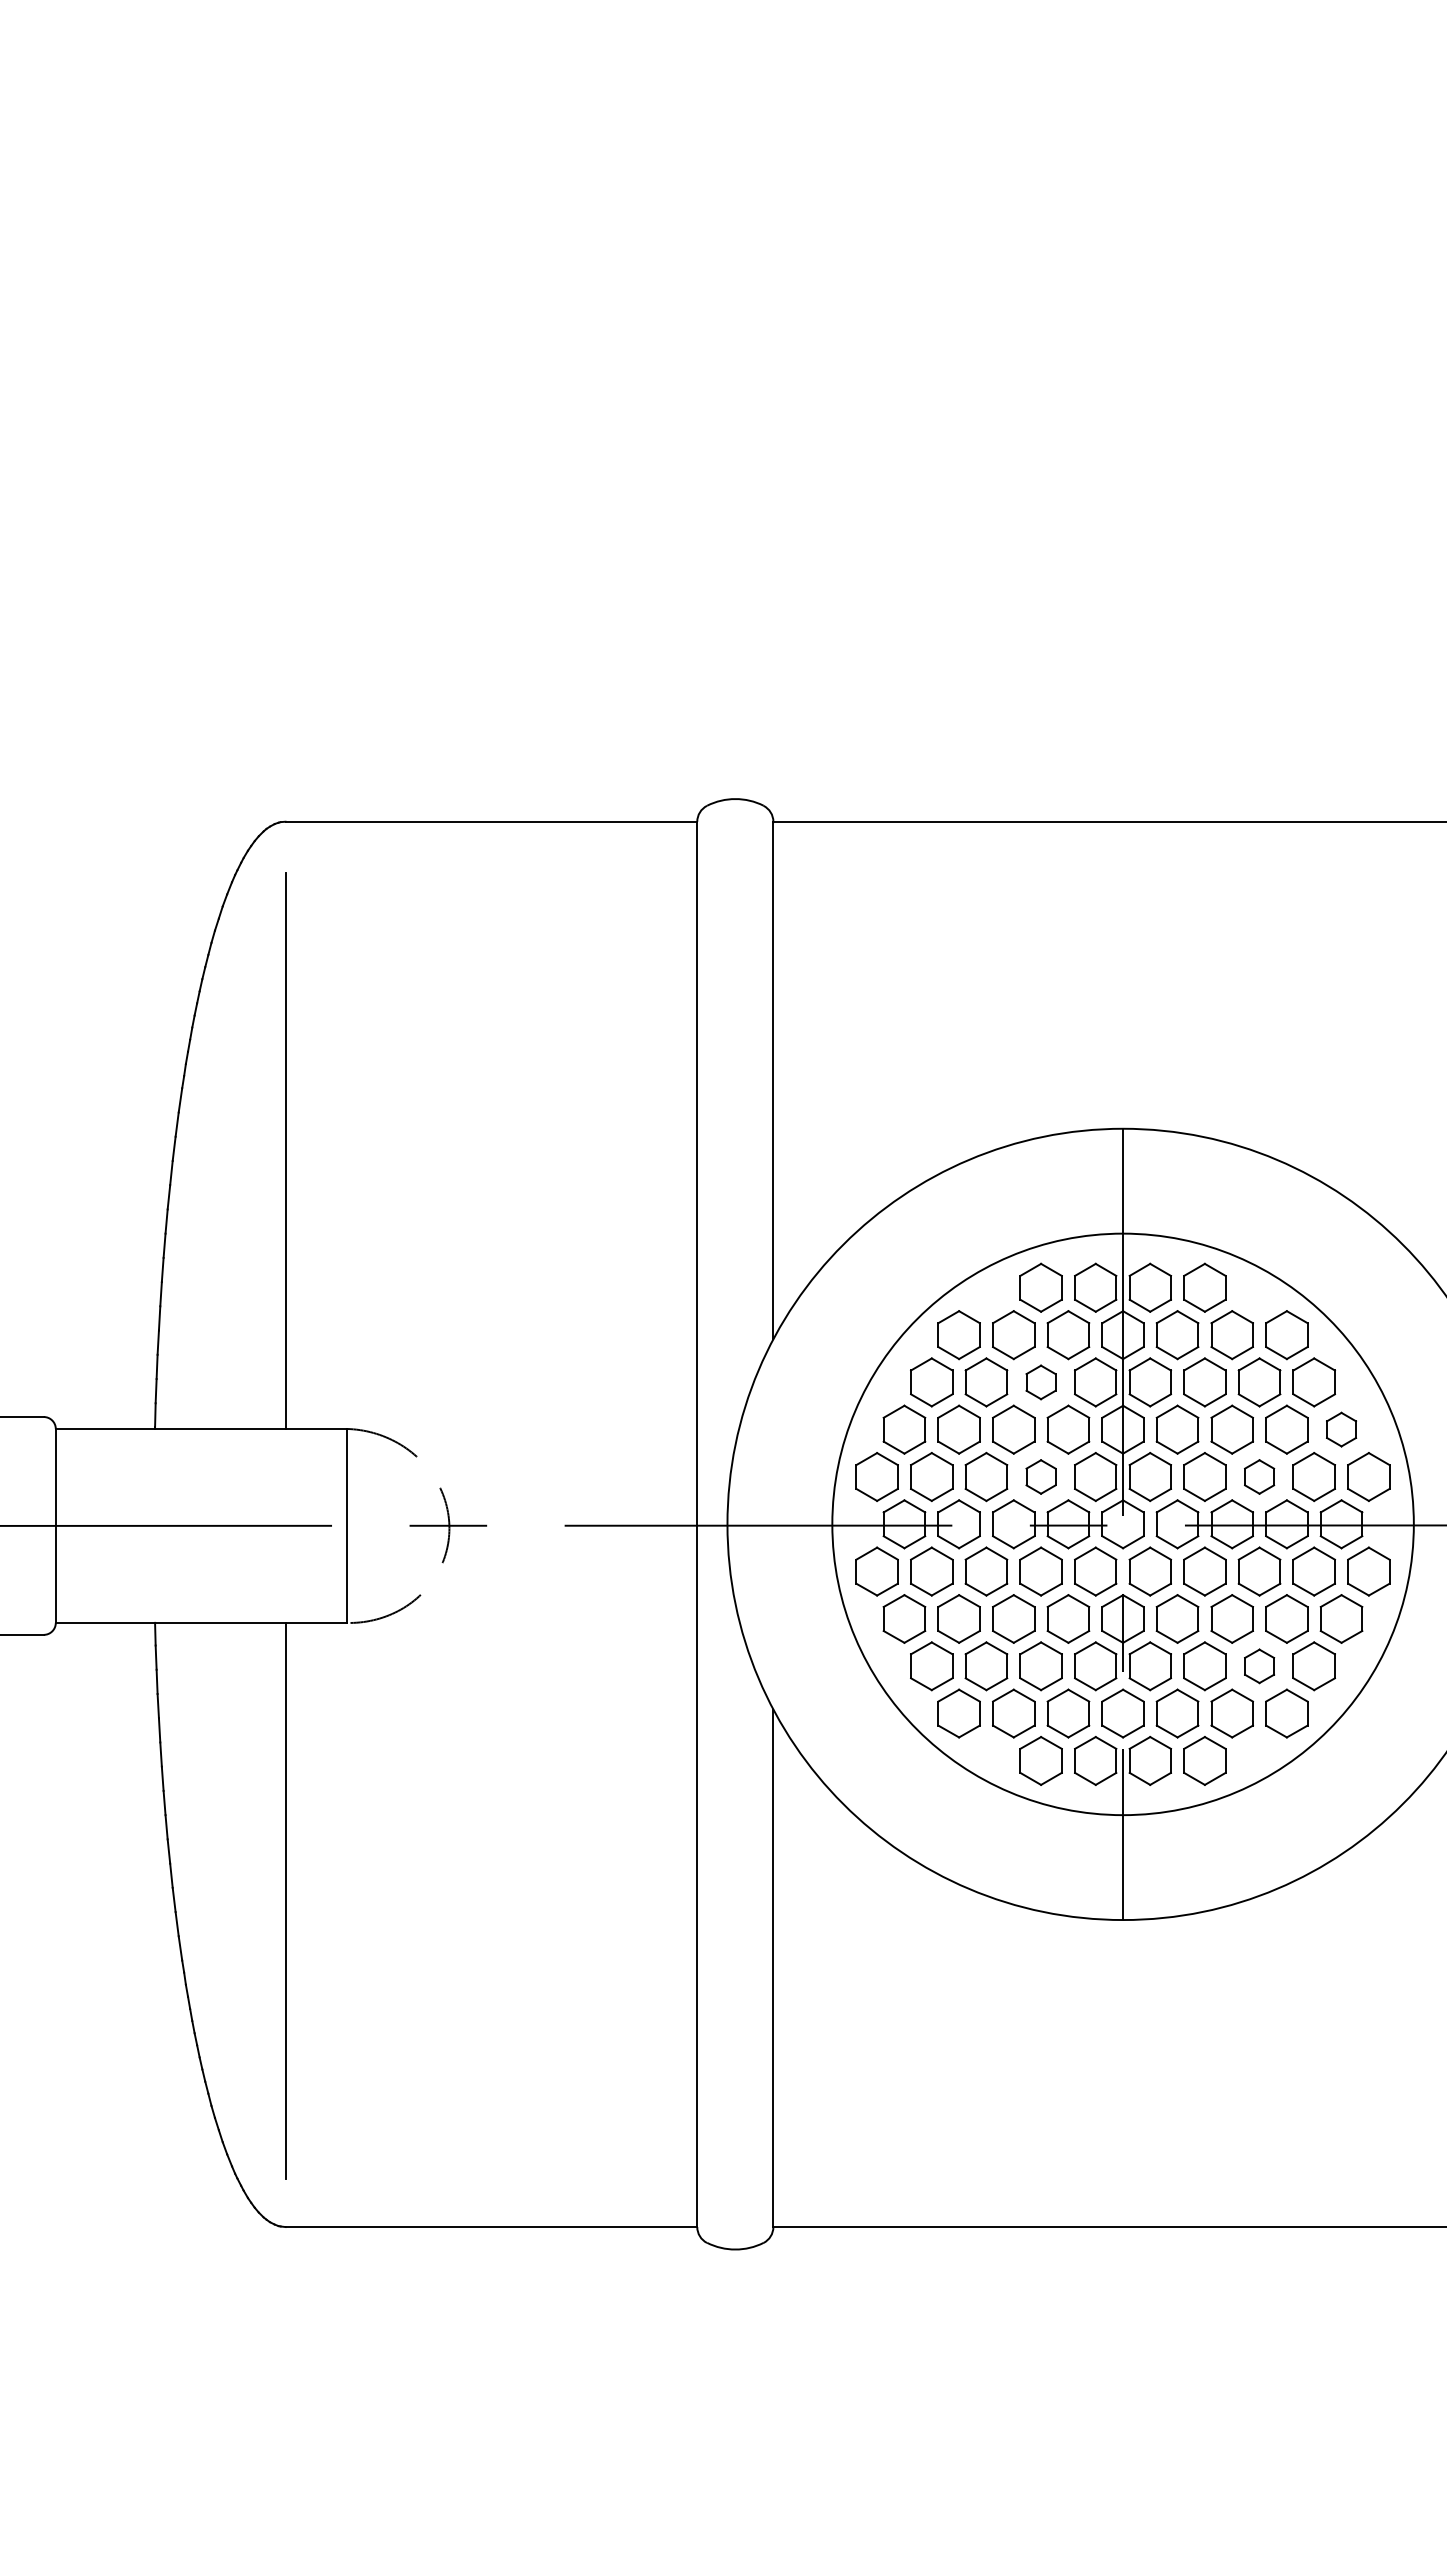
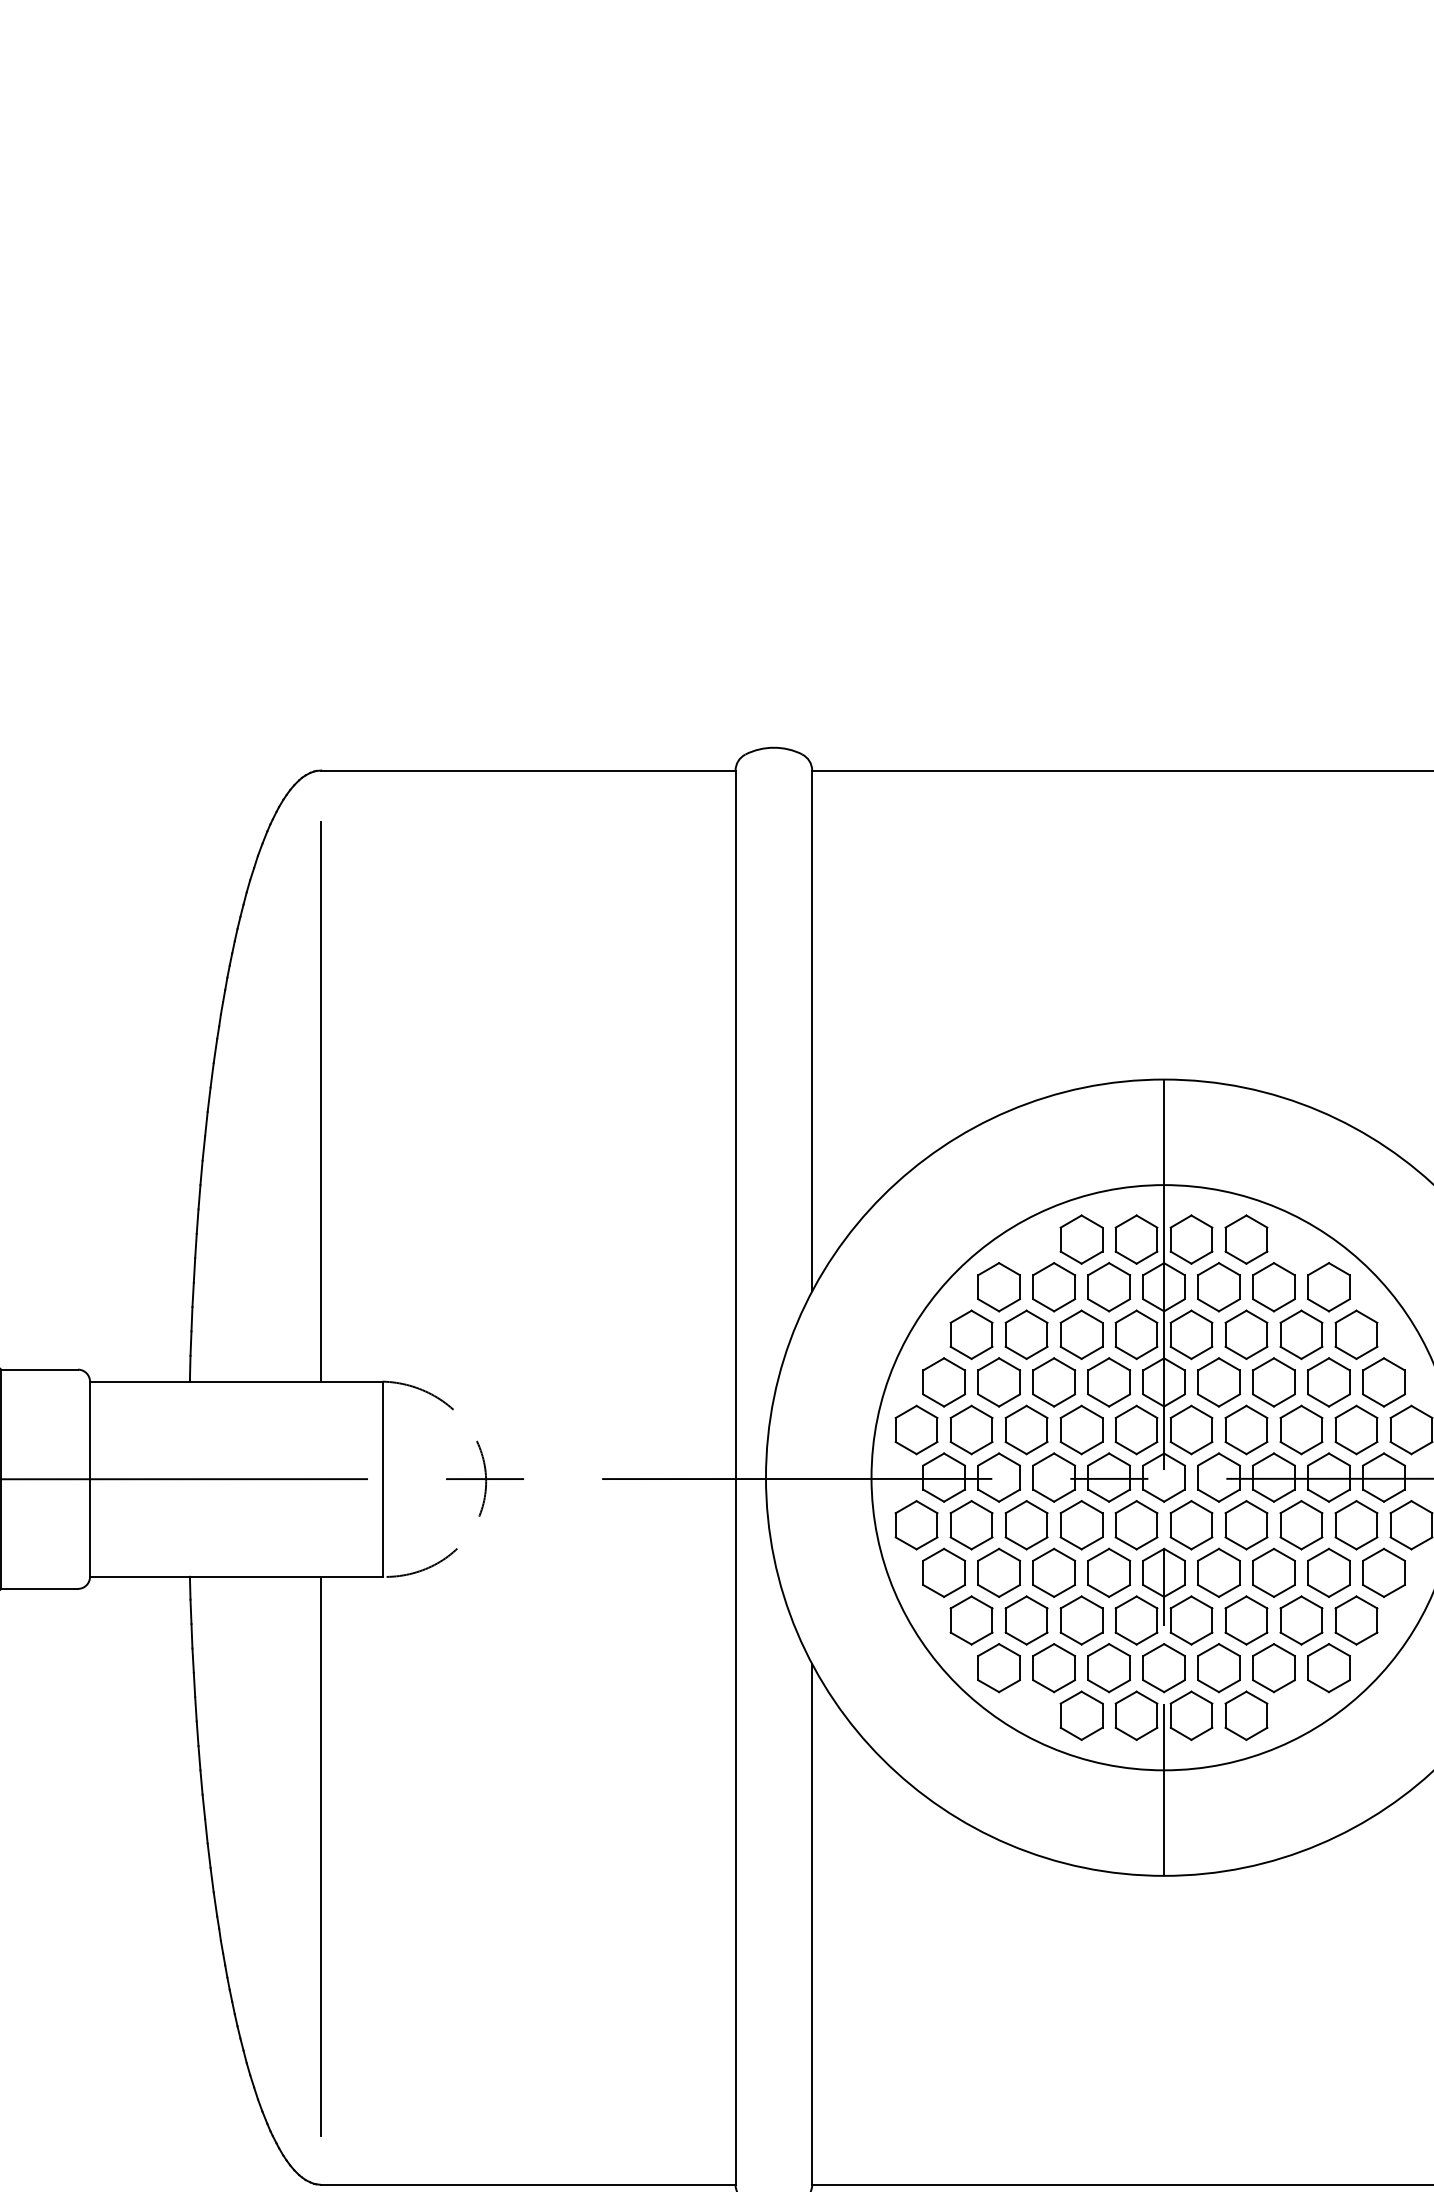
part: (1040, 1382) -> (1081, 1334), size x1.43
part: (1341, 1429) -> (1383, 1382), size x1.43
part: (1040, 1476) -> (1081, 1429), size x1.43
part: (1259, 1476) -> (1301, 1429), size x1.43
part: (1259, 1666) -> (1301, 1620), size x1.43

